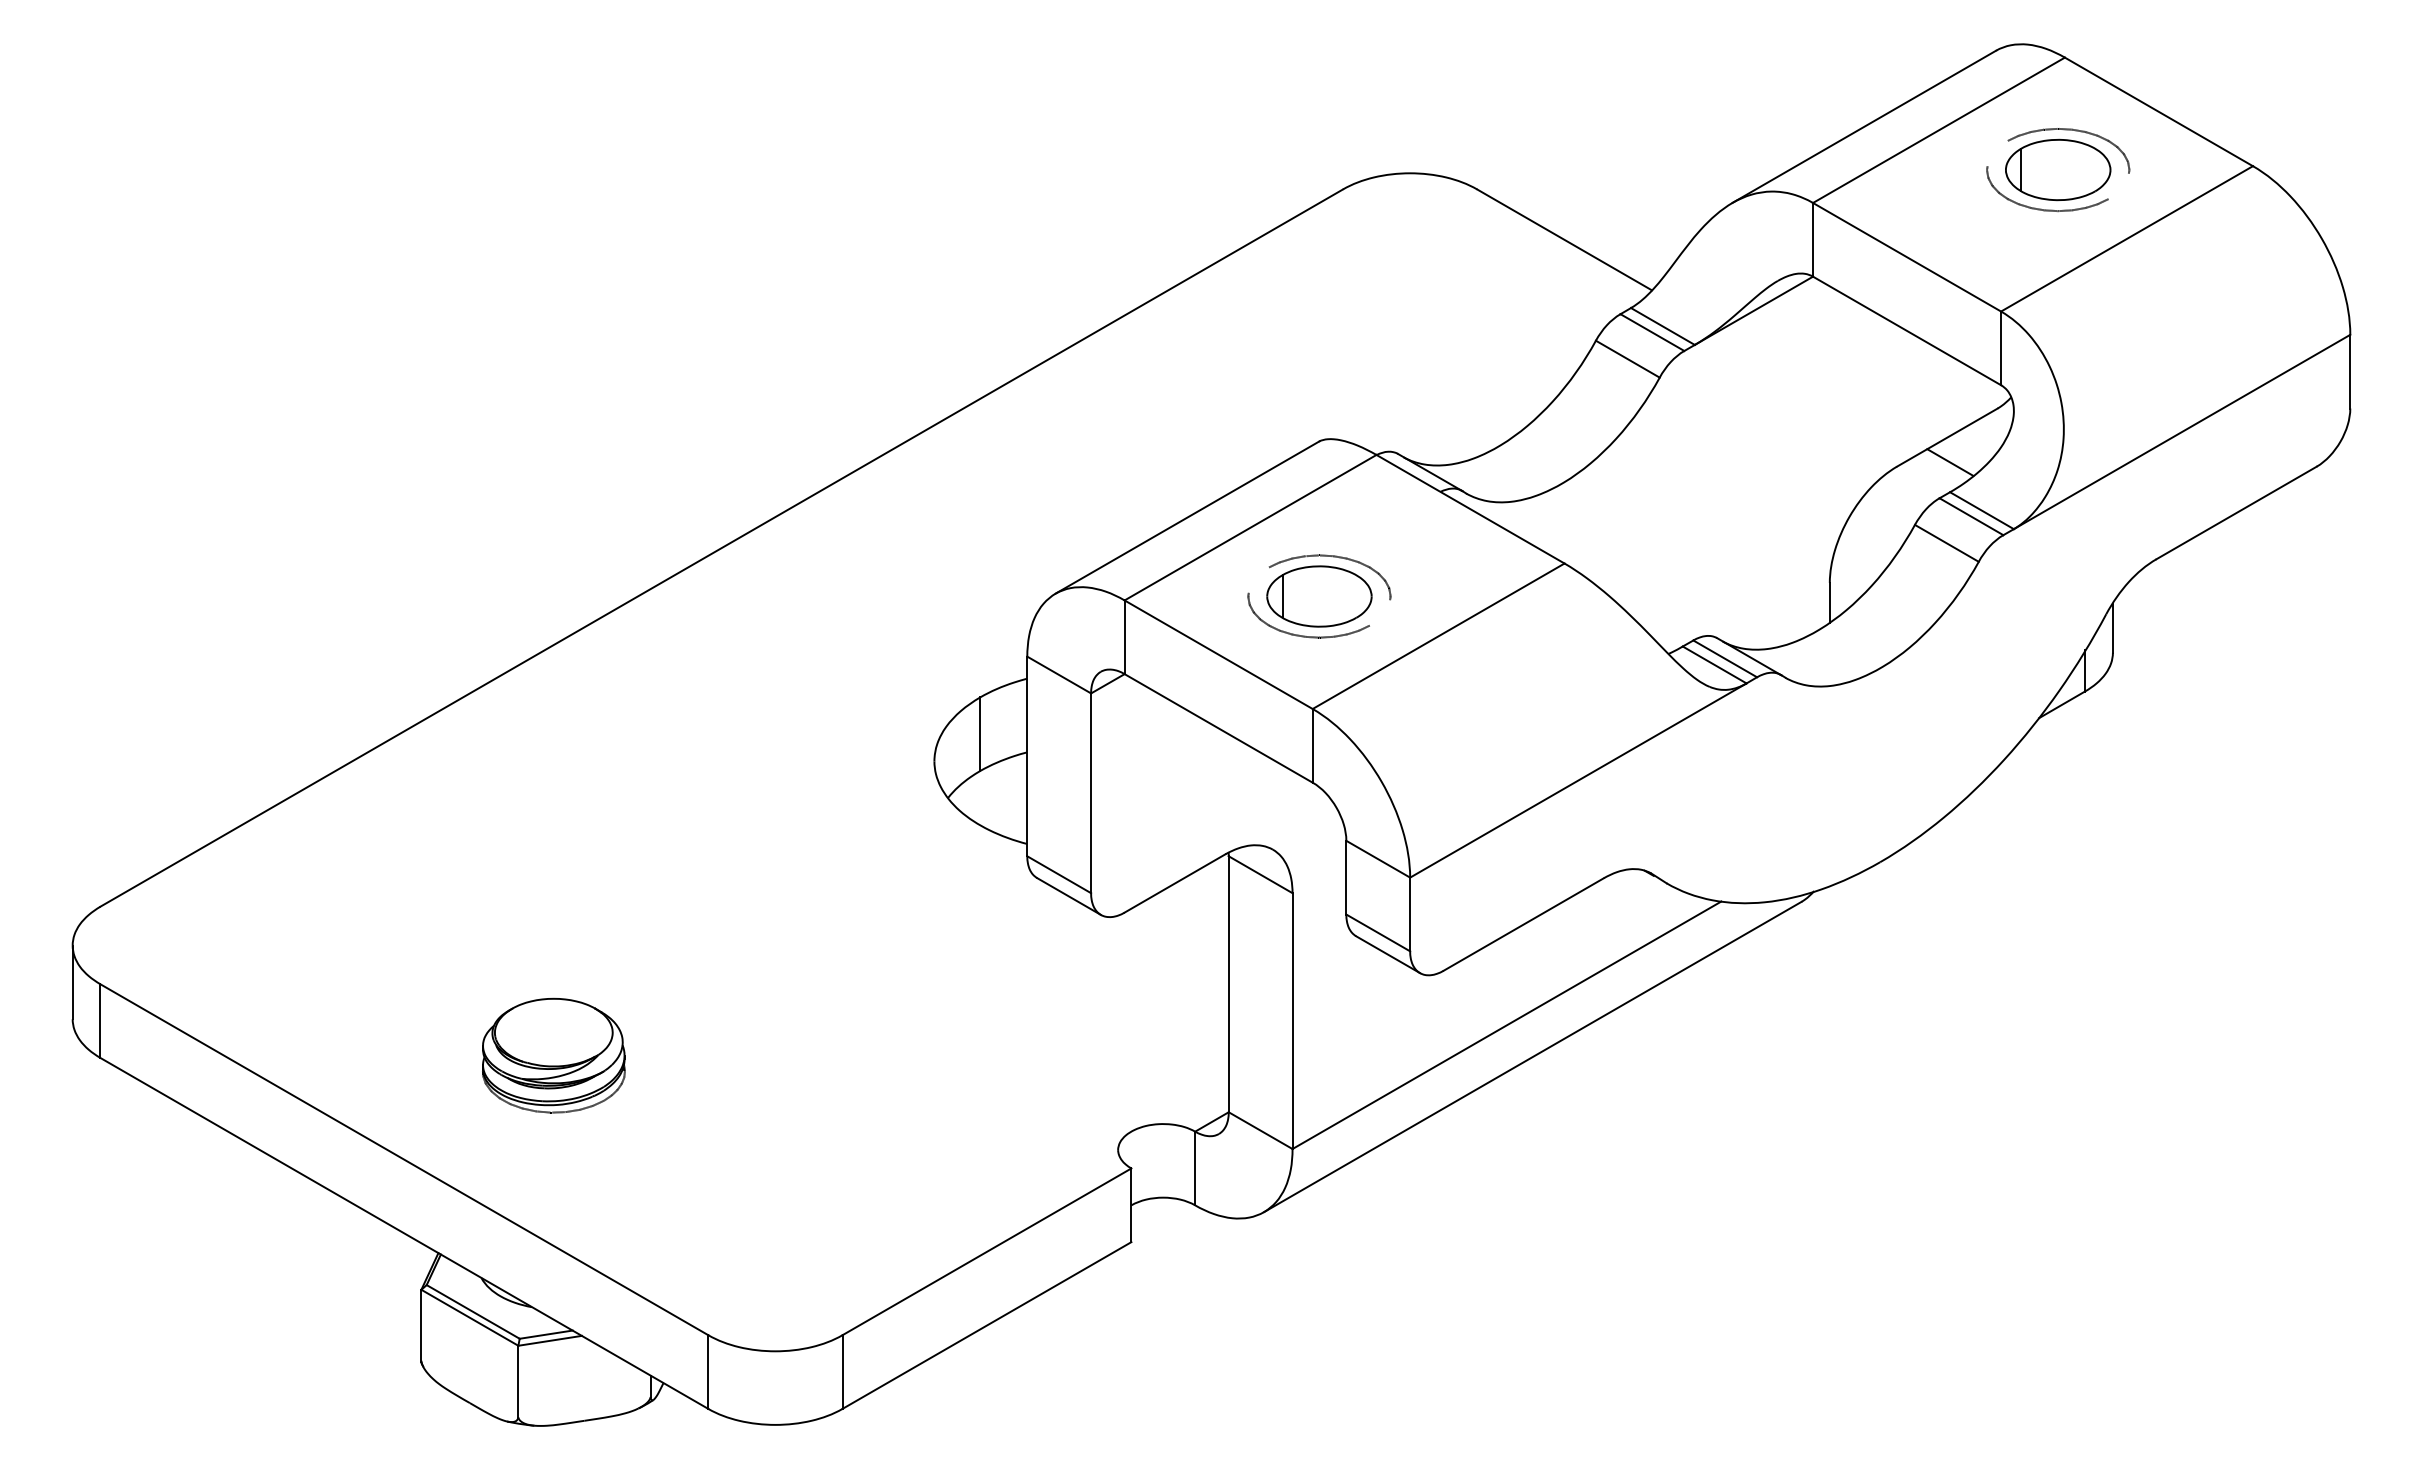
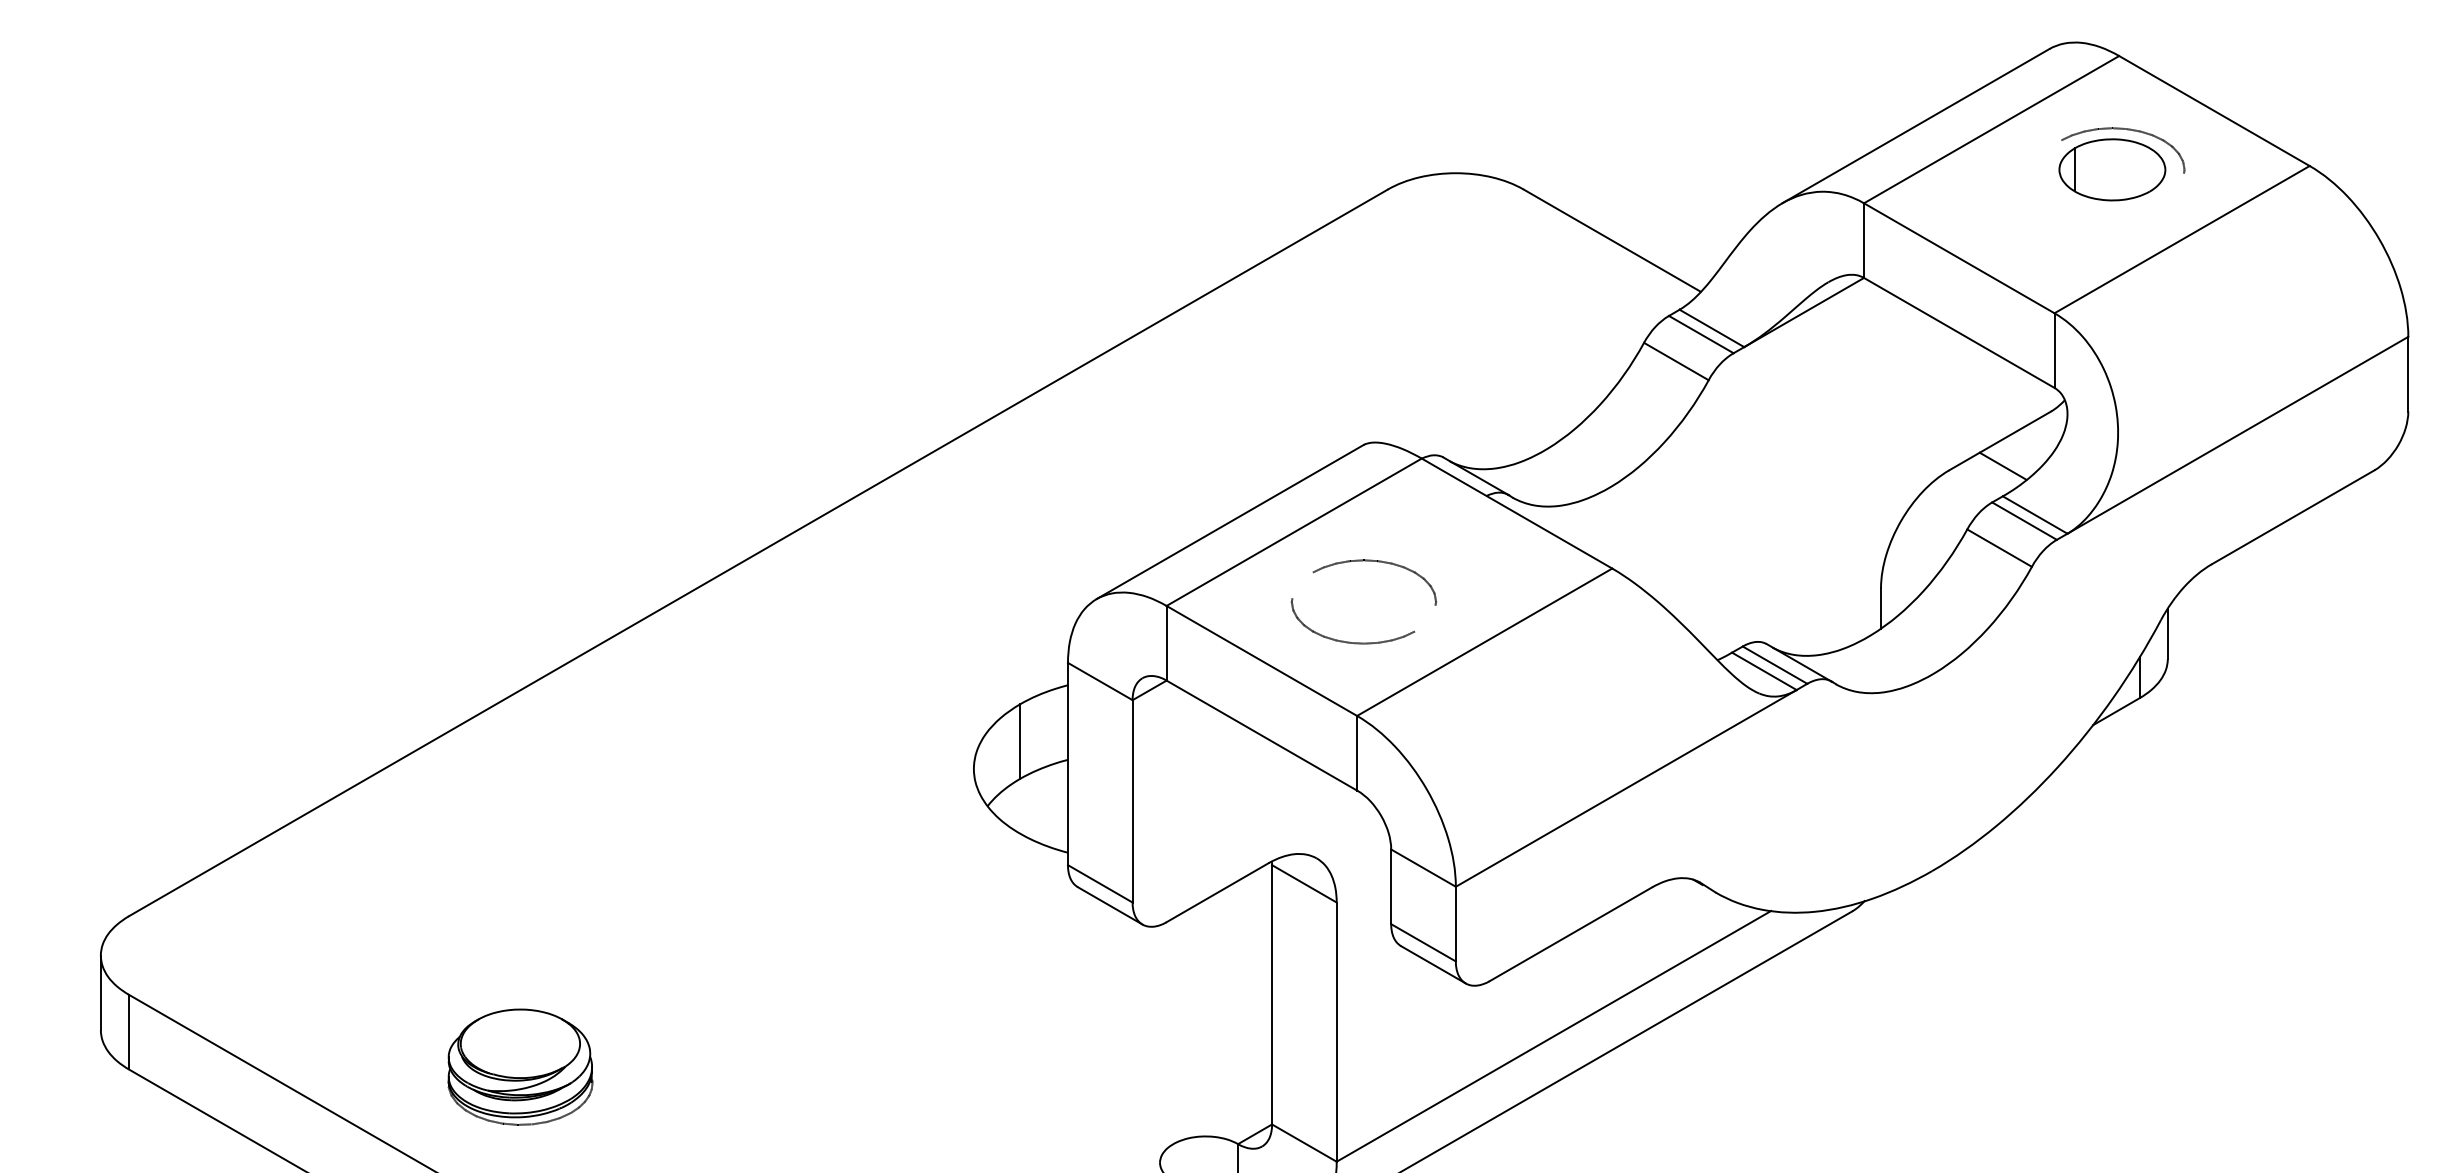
curve: (2041, 208) -> (2095, 208), removed
part: (1319, 596) -> (1364, 601), removed
part: (553, 1055) -> (520, 1066), moved

